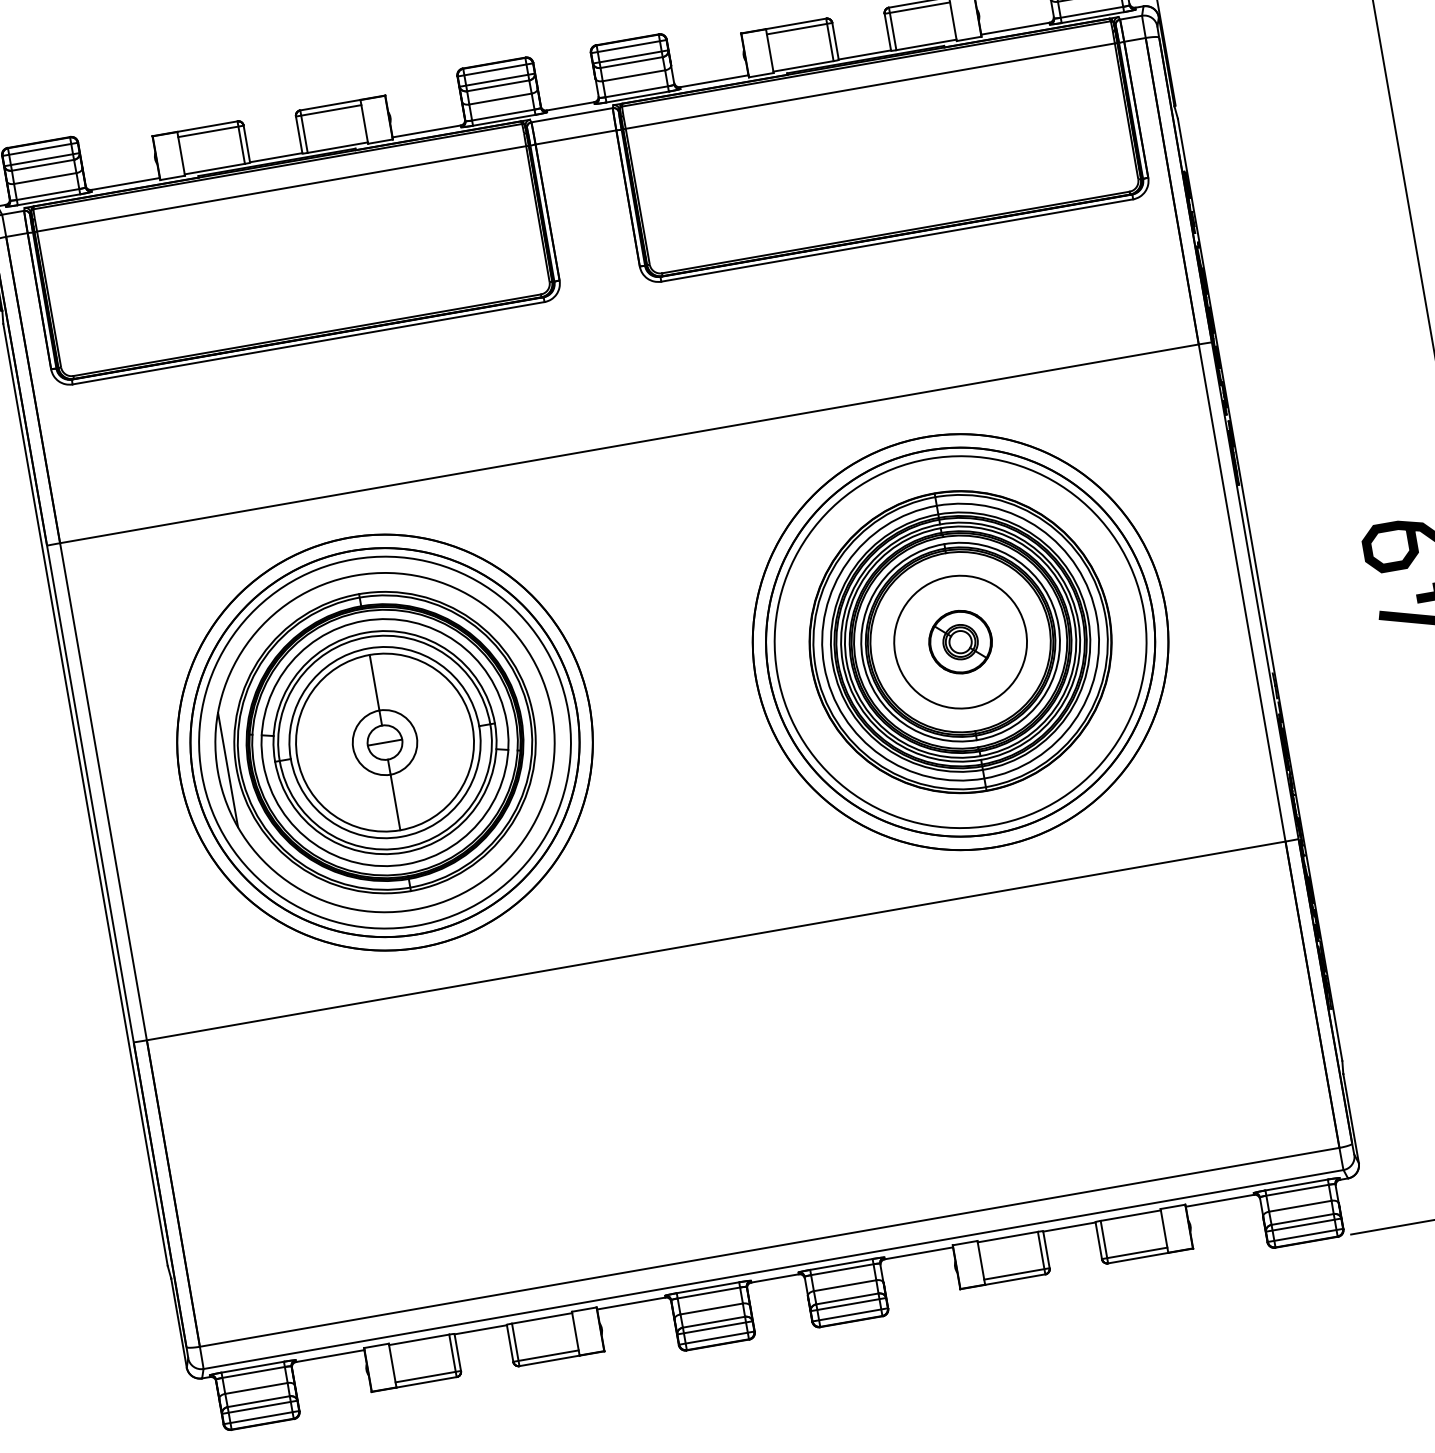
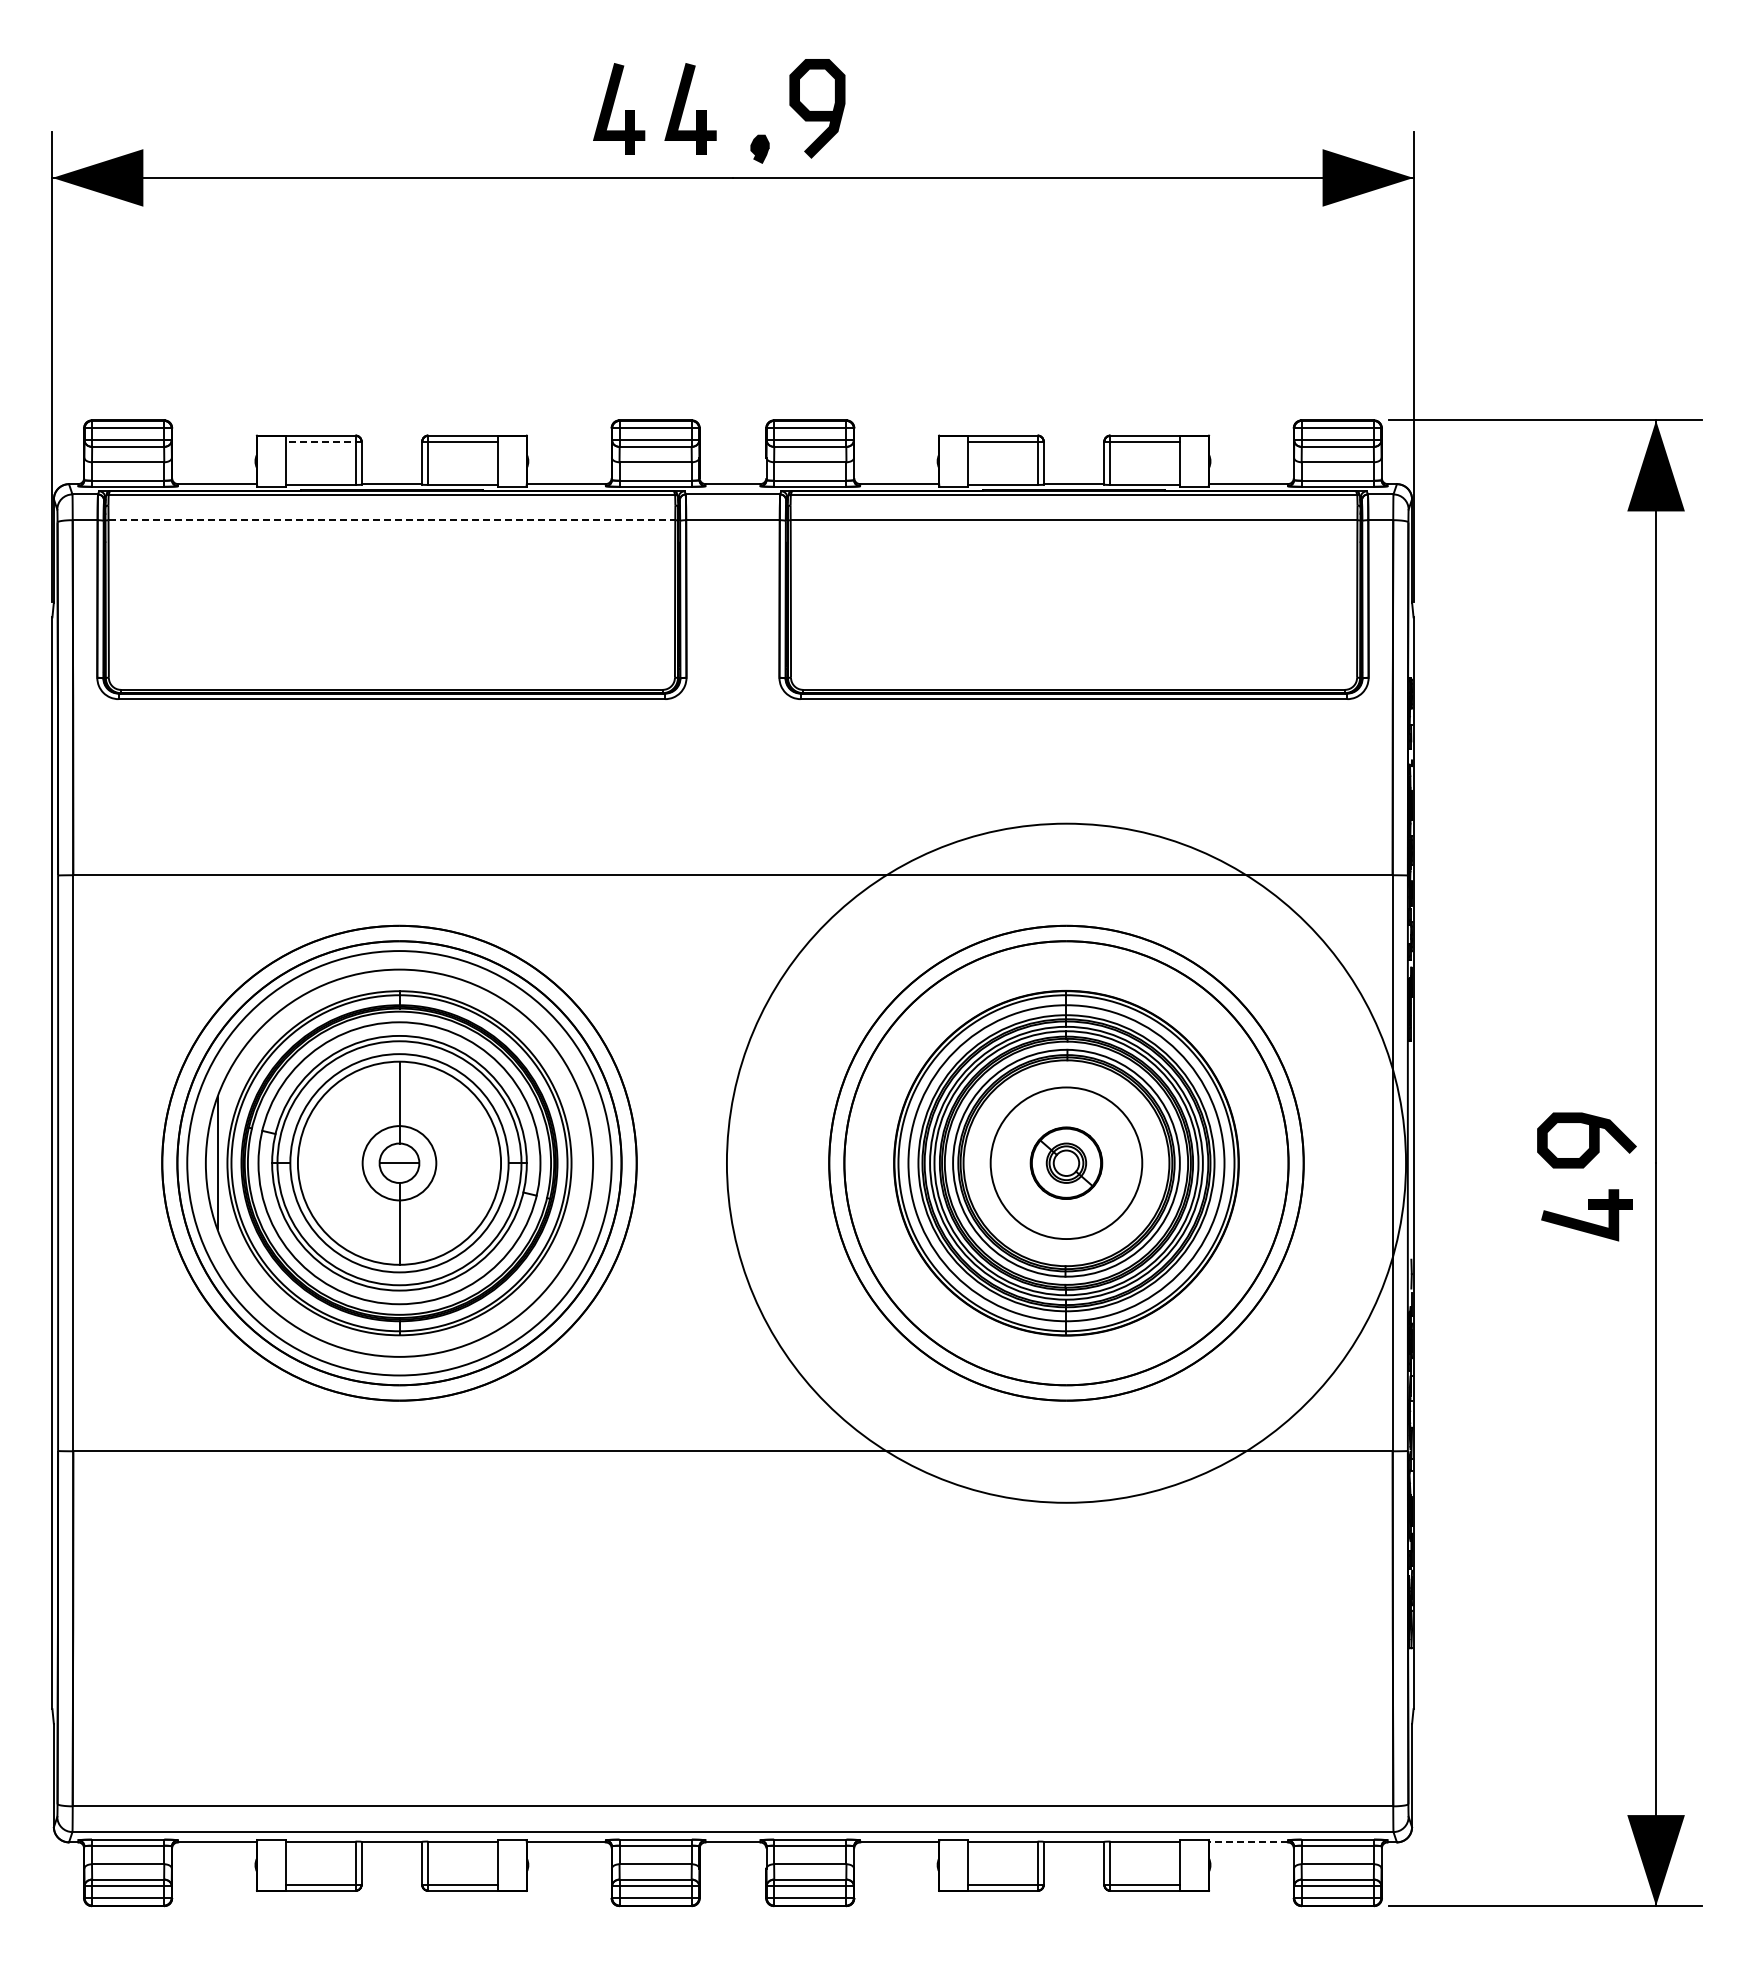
line: (210, 131) -> (323, 441), solid -> dashed
line: (282, 188) -> (392, 520), solid -> dashed
circle: (960, 642) -> (1066, 1163), size x1.6
line: (1219, 1201) -> (1247, 1842), solid -> dashed

